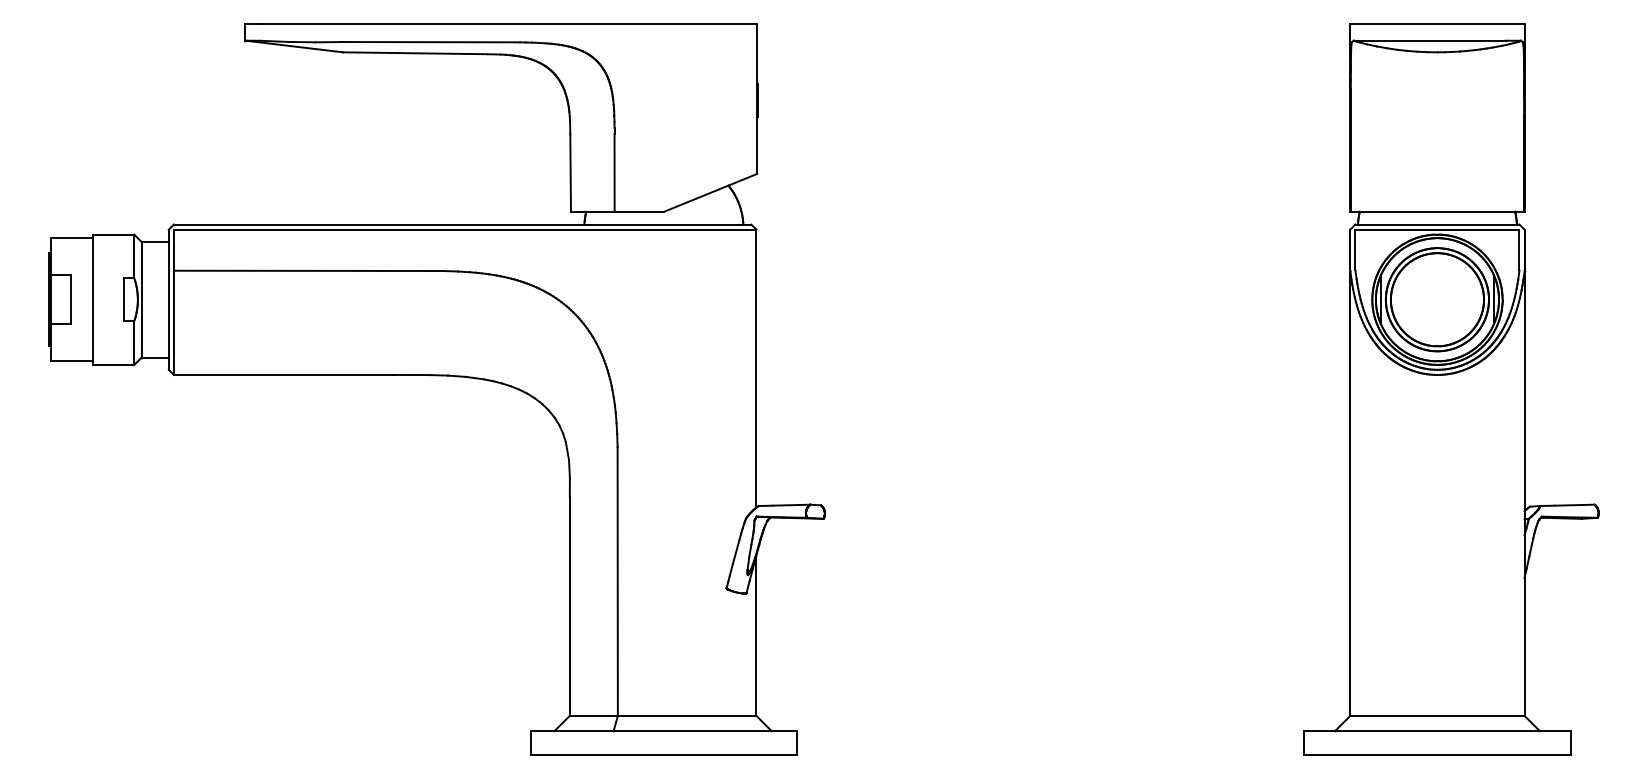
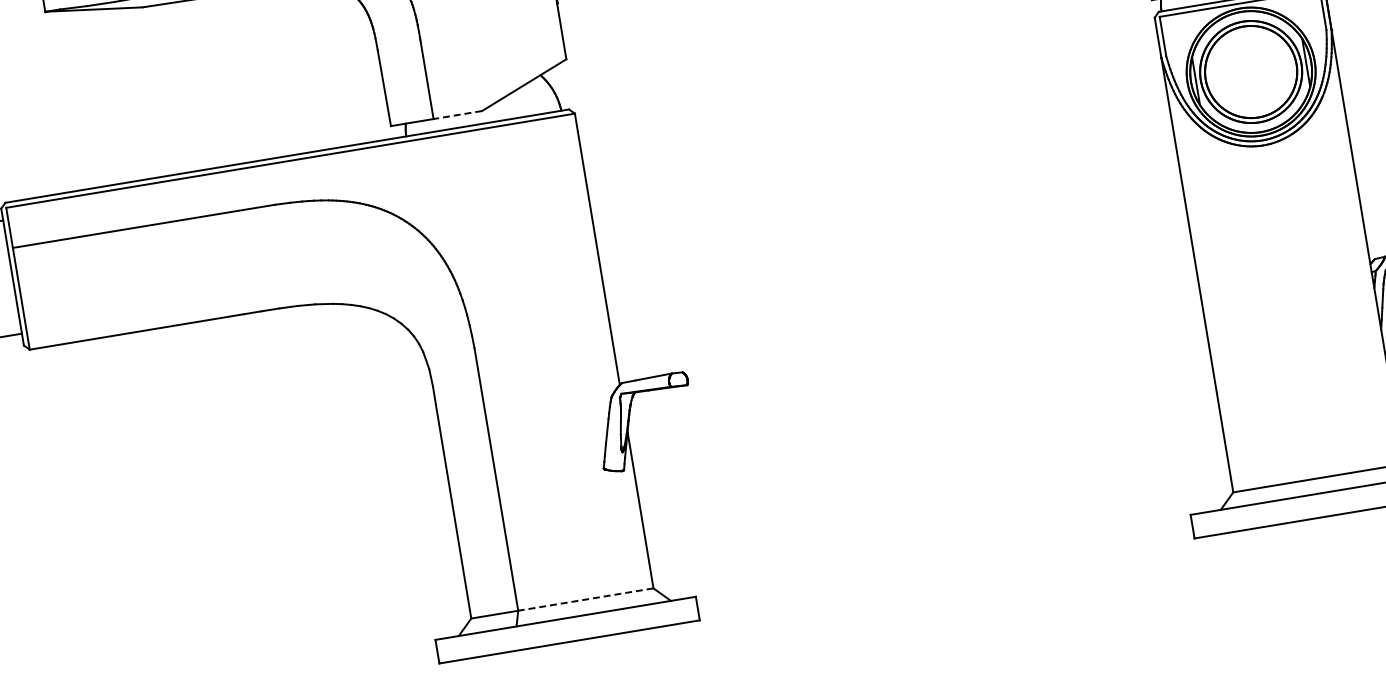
line: (639, 211) -> (457, 114), solid -> dashed
line: (686, 715) -> (585, 599), solid -> dashed

